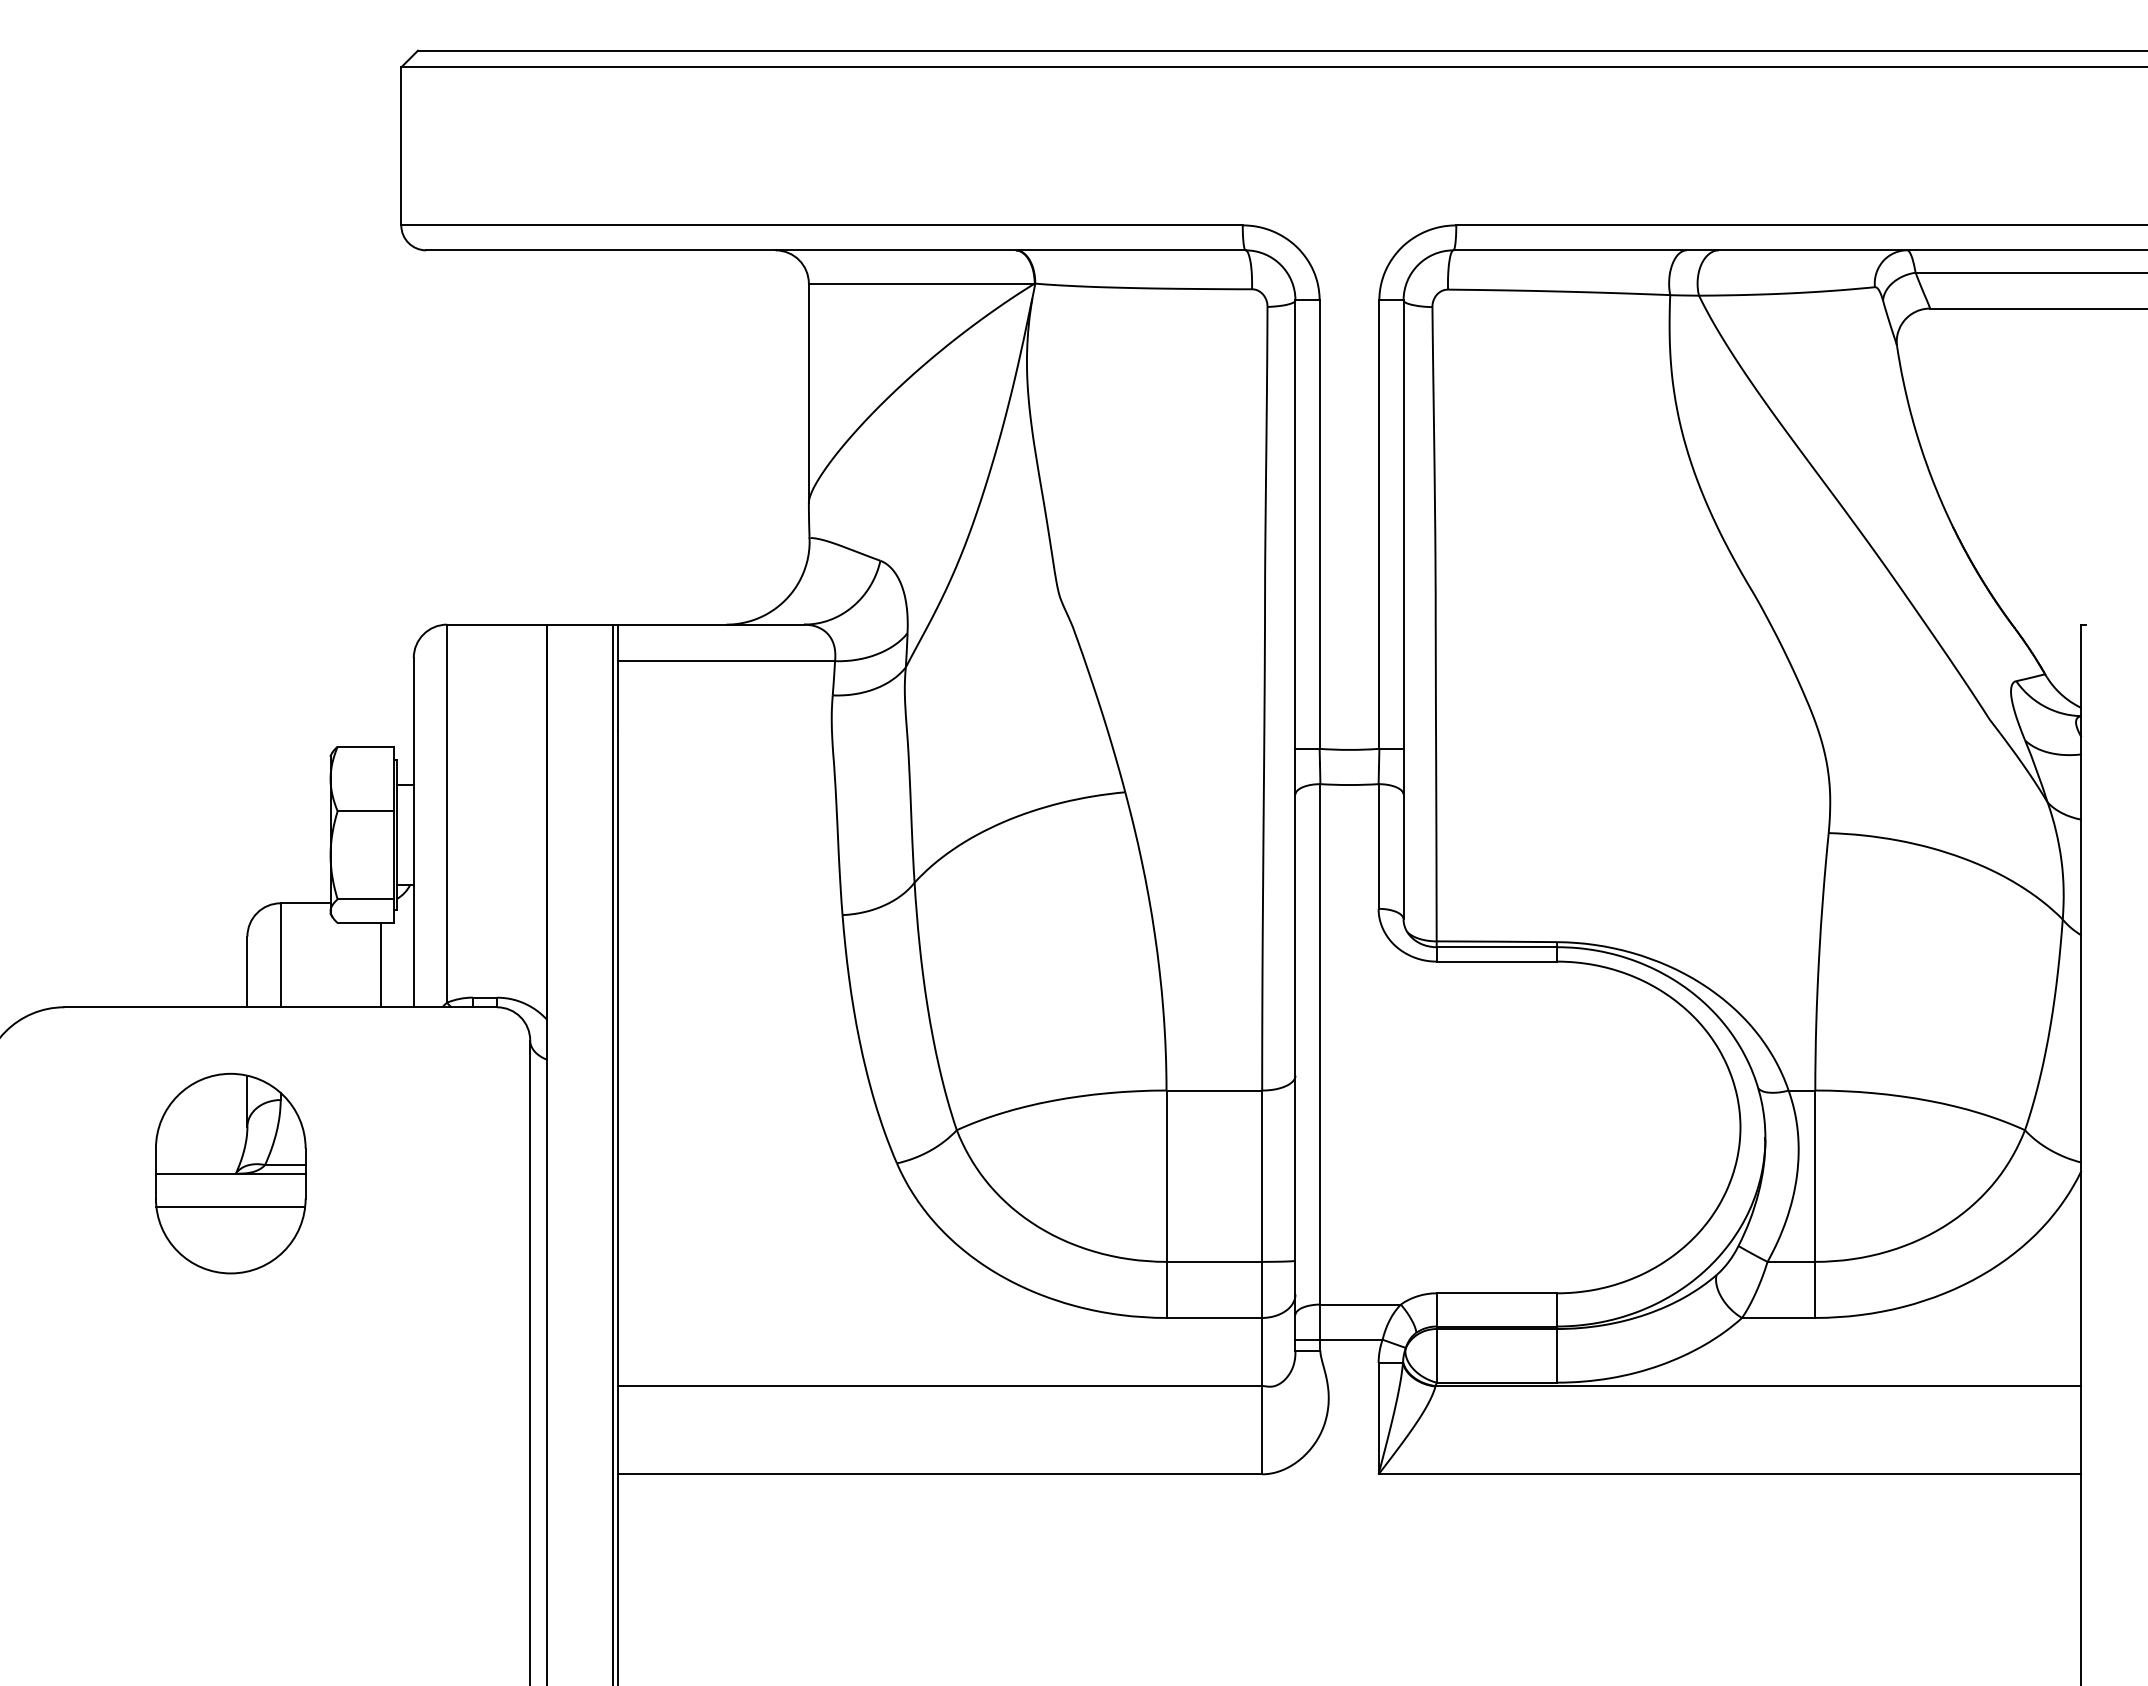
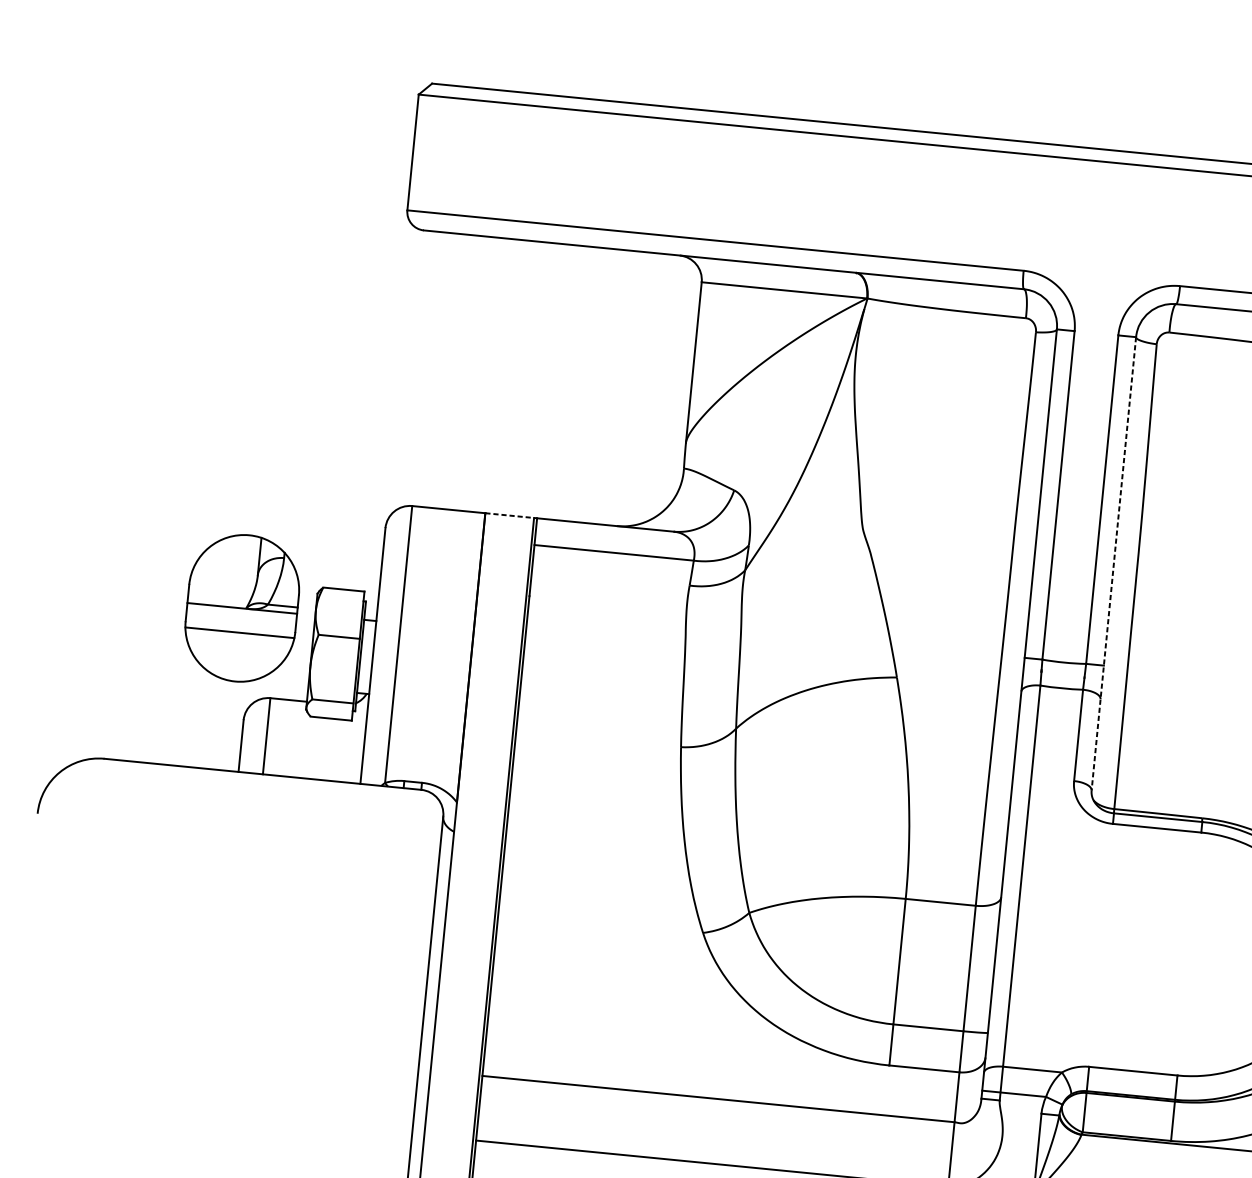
line: (1403, 609) -> (1113, 563), solid -> dashed
line: (582, 624) -> (511, 515), solid -> dashed
line: (380, 964) -> (339, 750), removed
part: (230, 1173) -> (242, 608), moved

